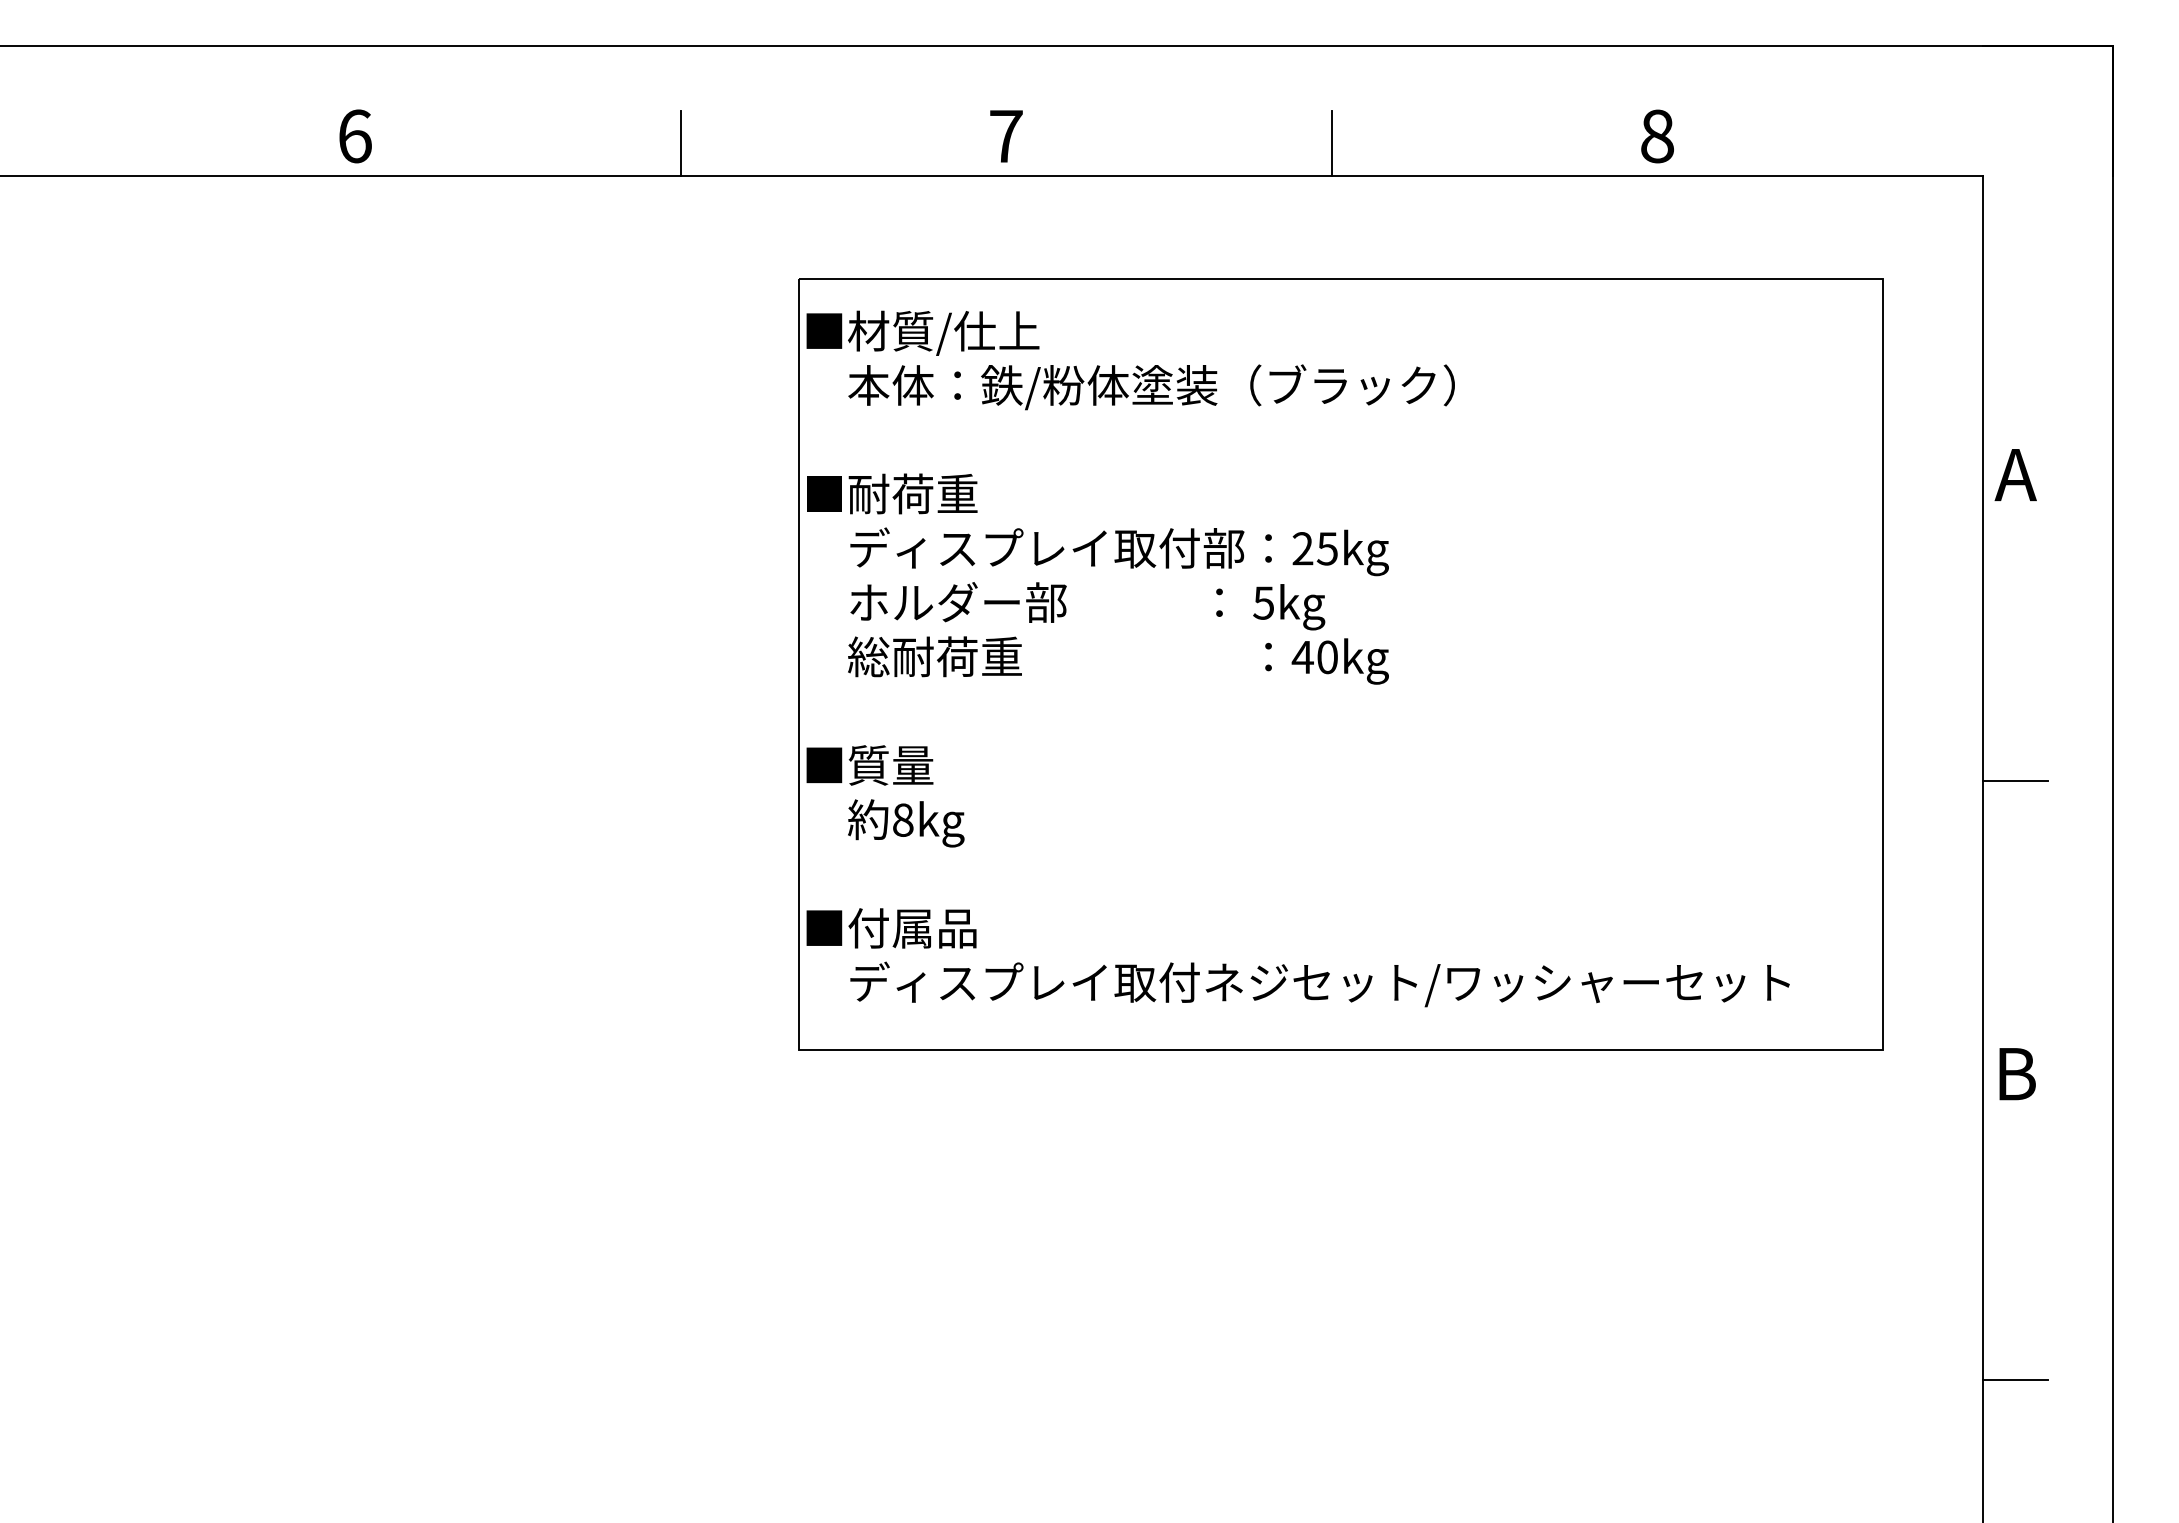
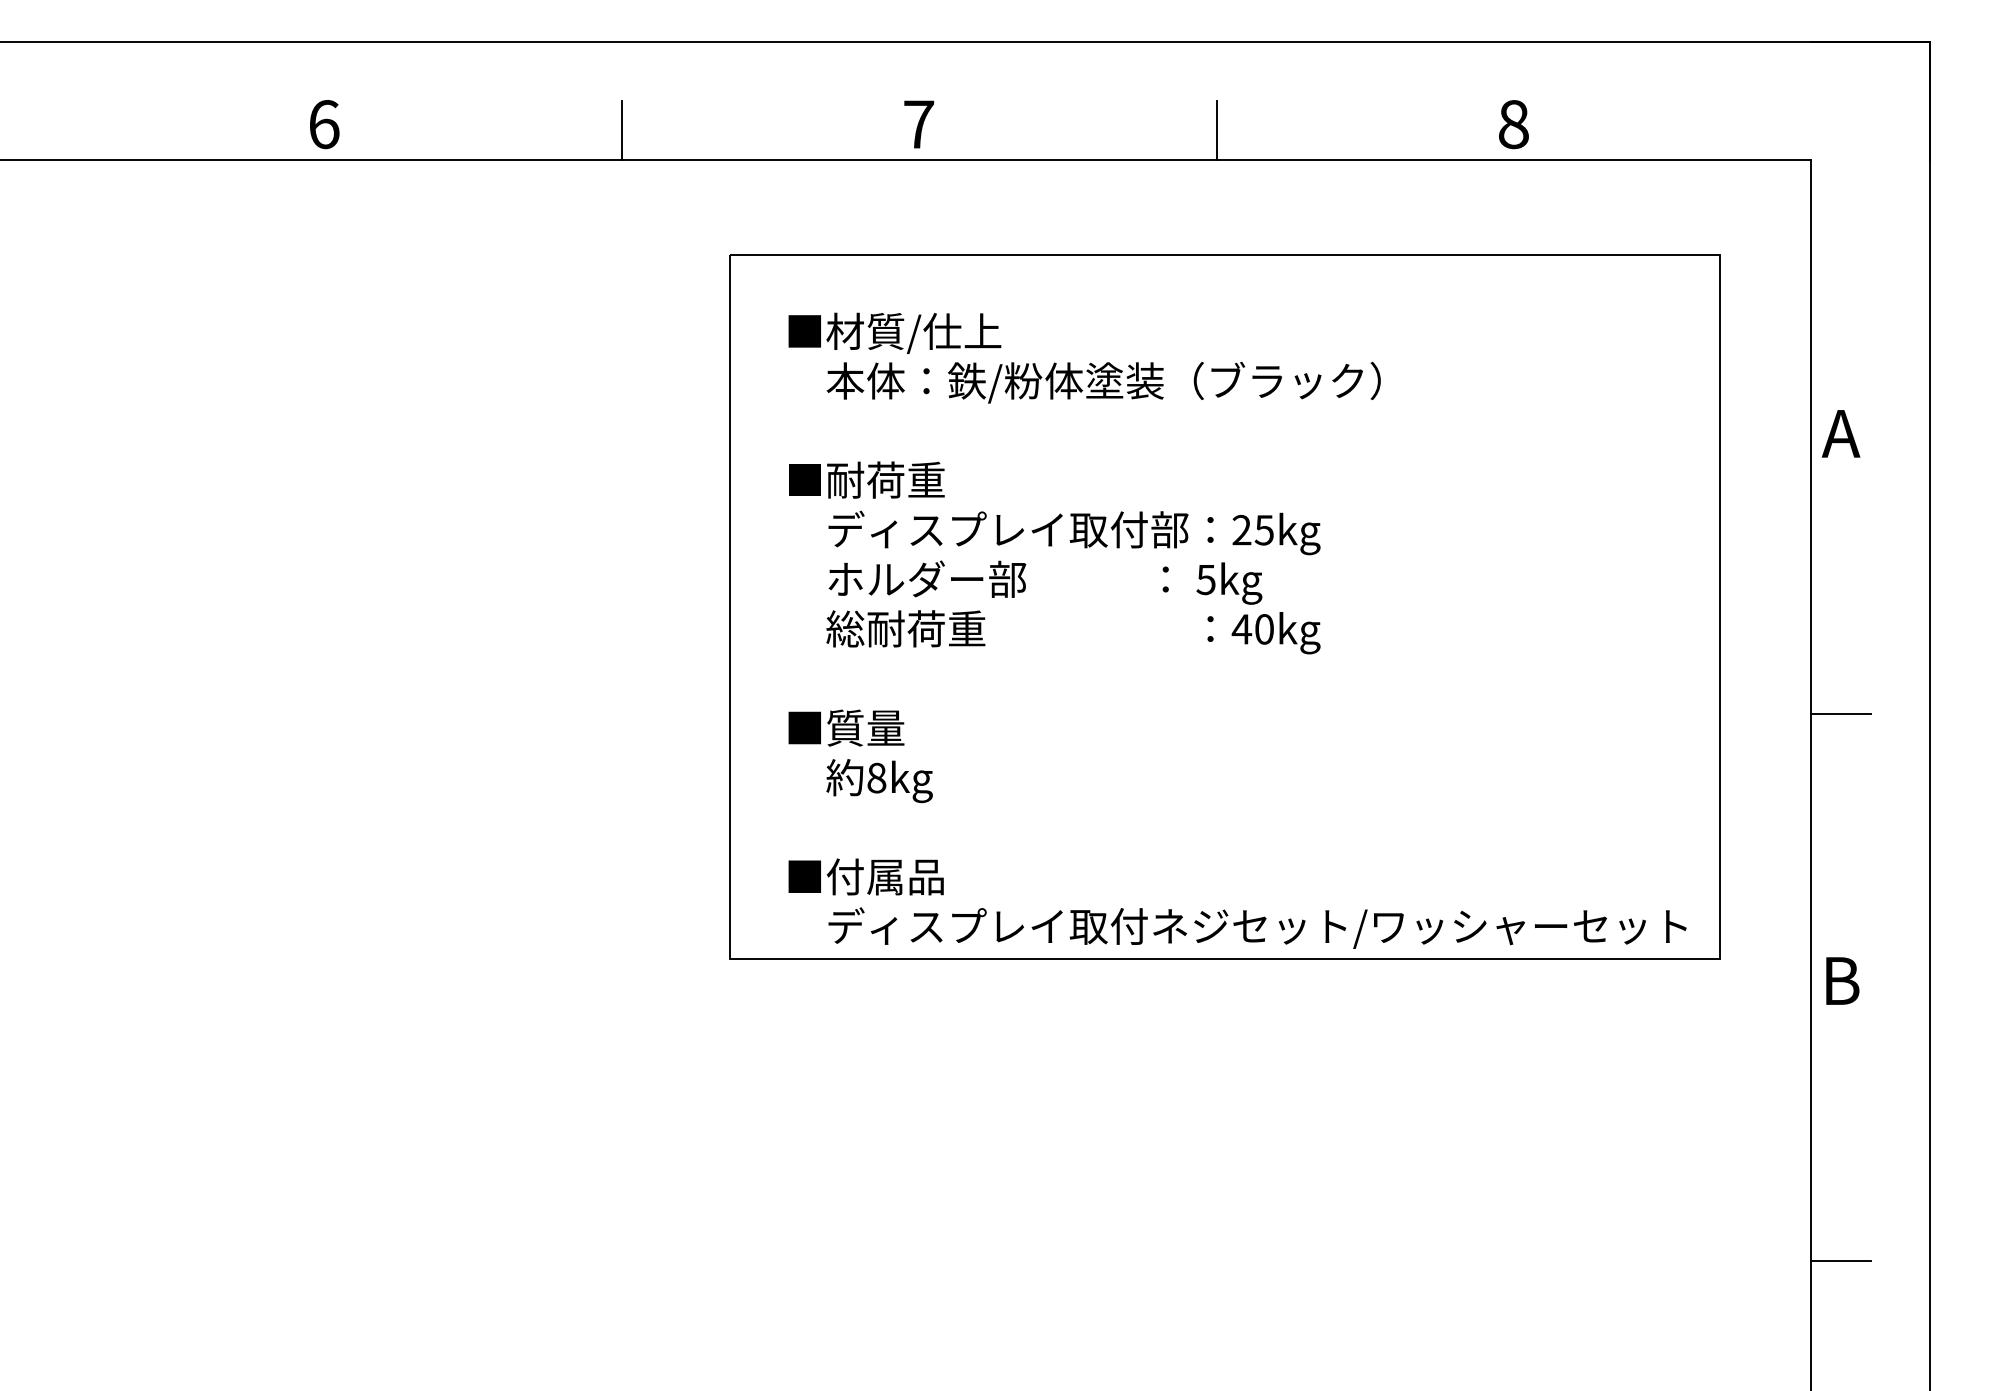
text: (1298, 658) -> (1237, 630), moved

